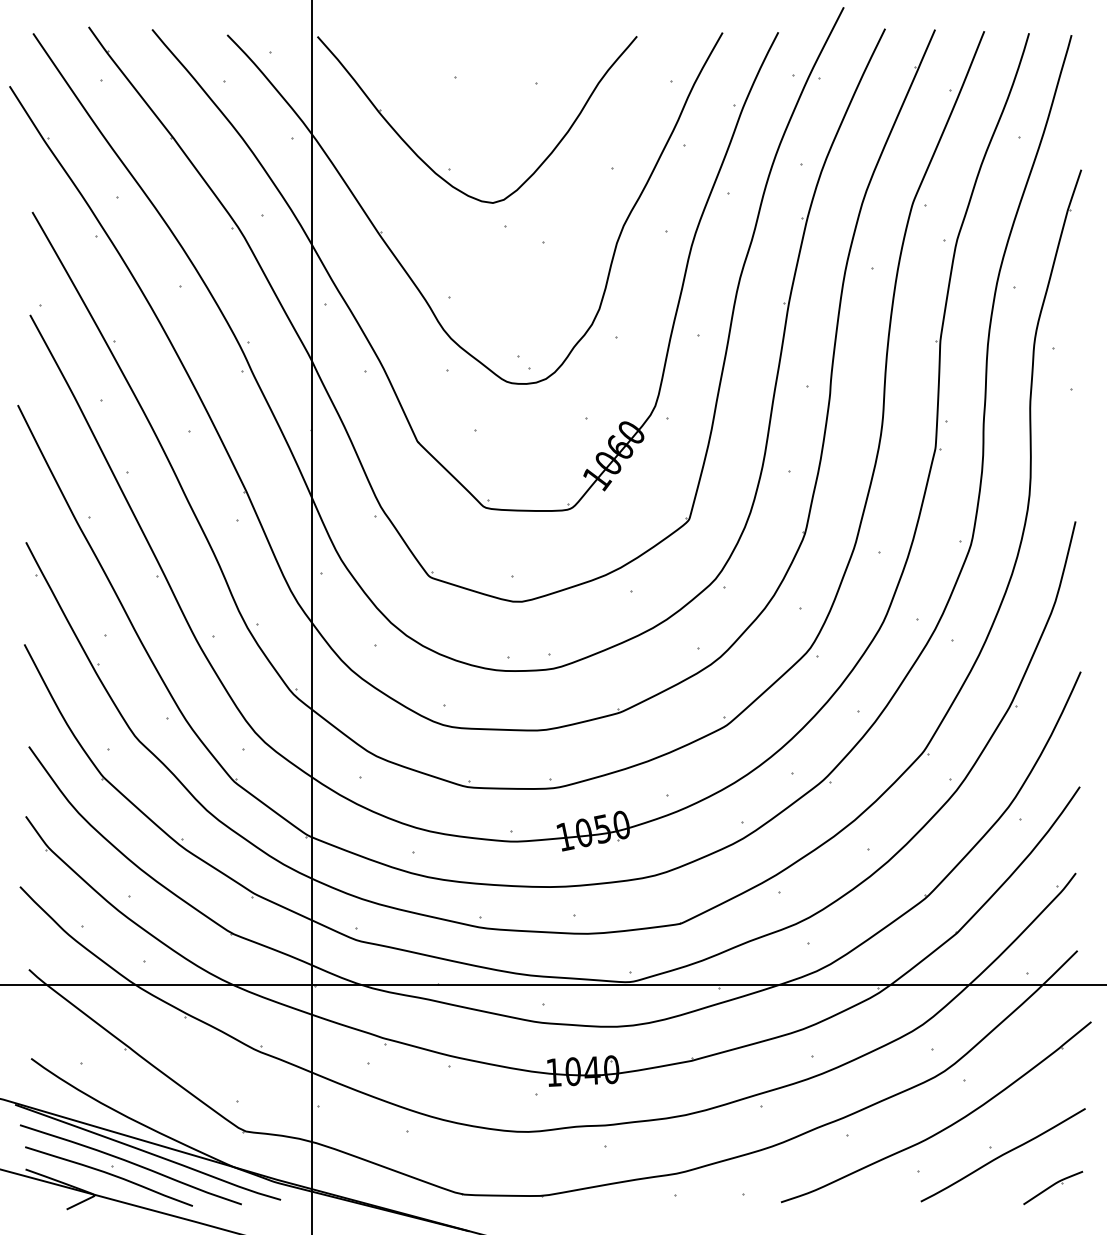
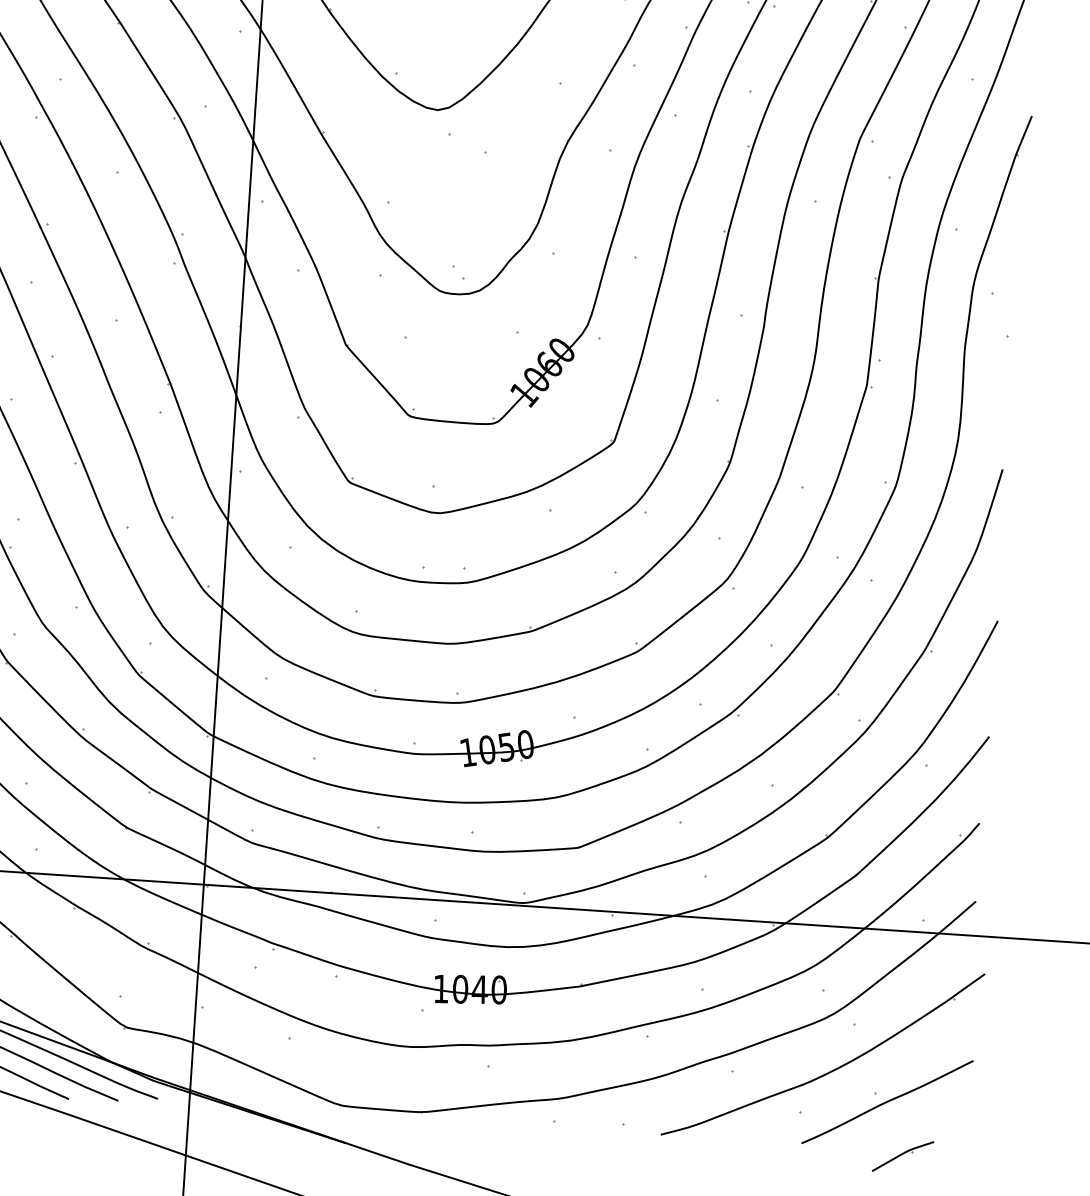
part: (1053, 1187) -> (903, 1156), moved

